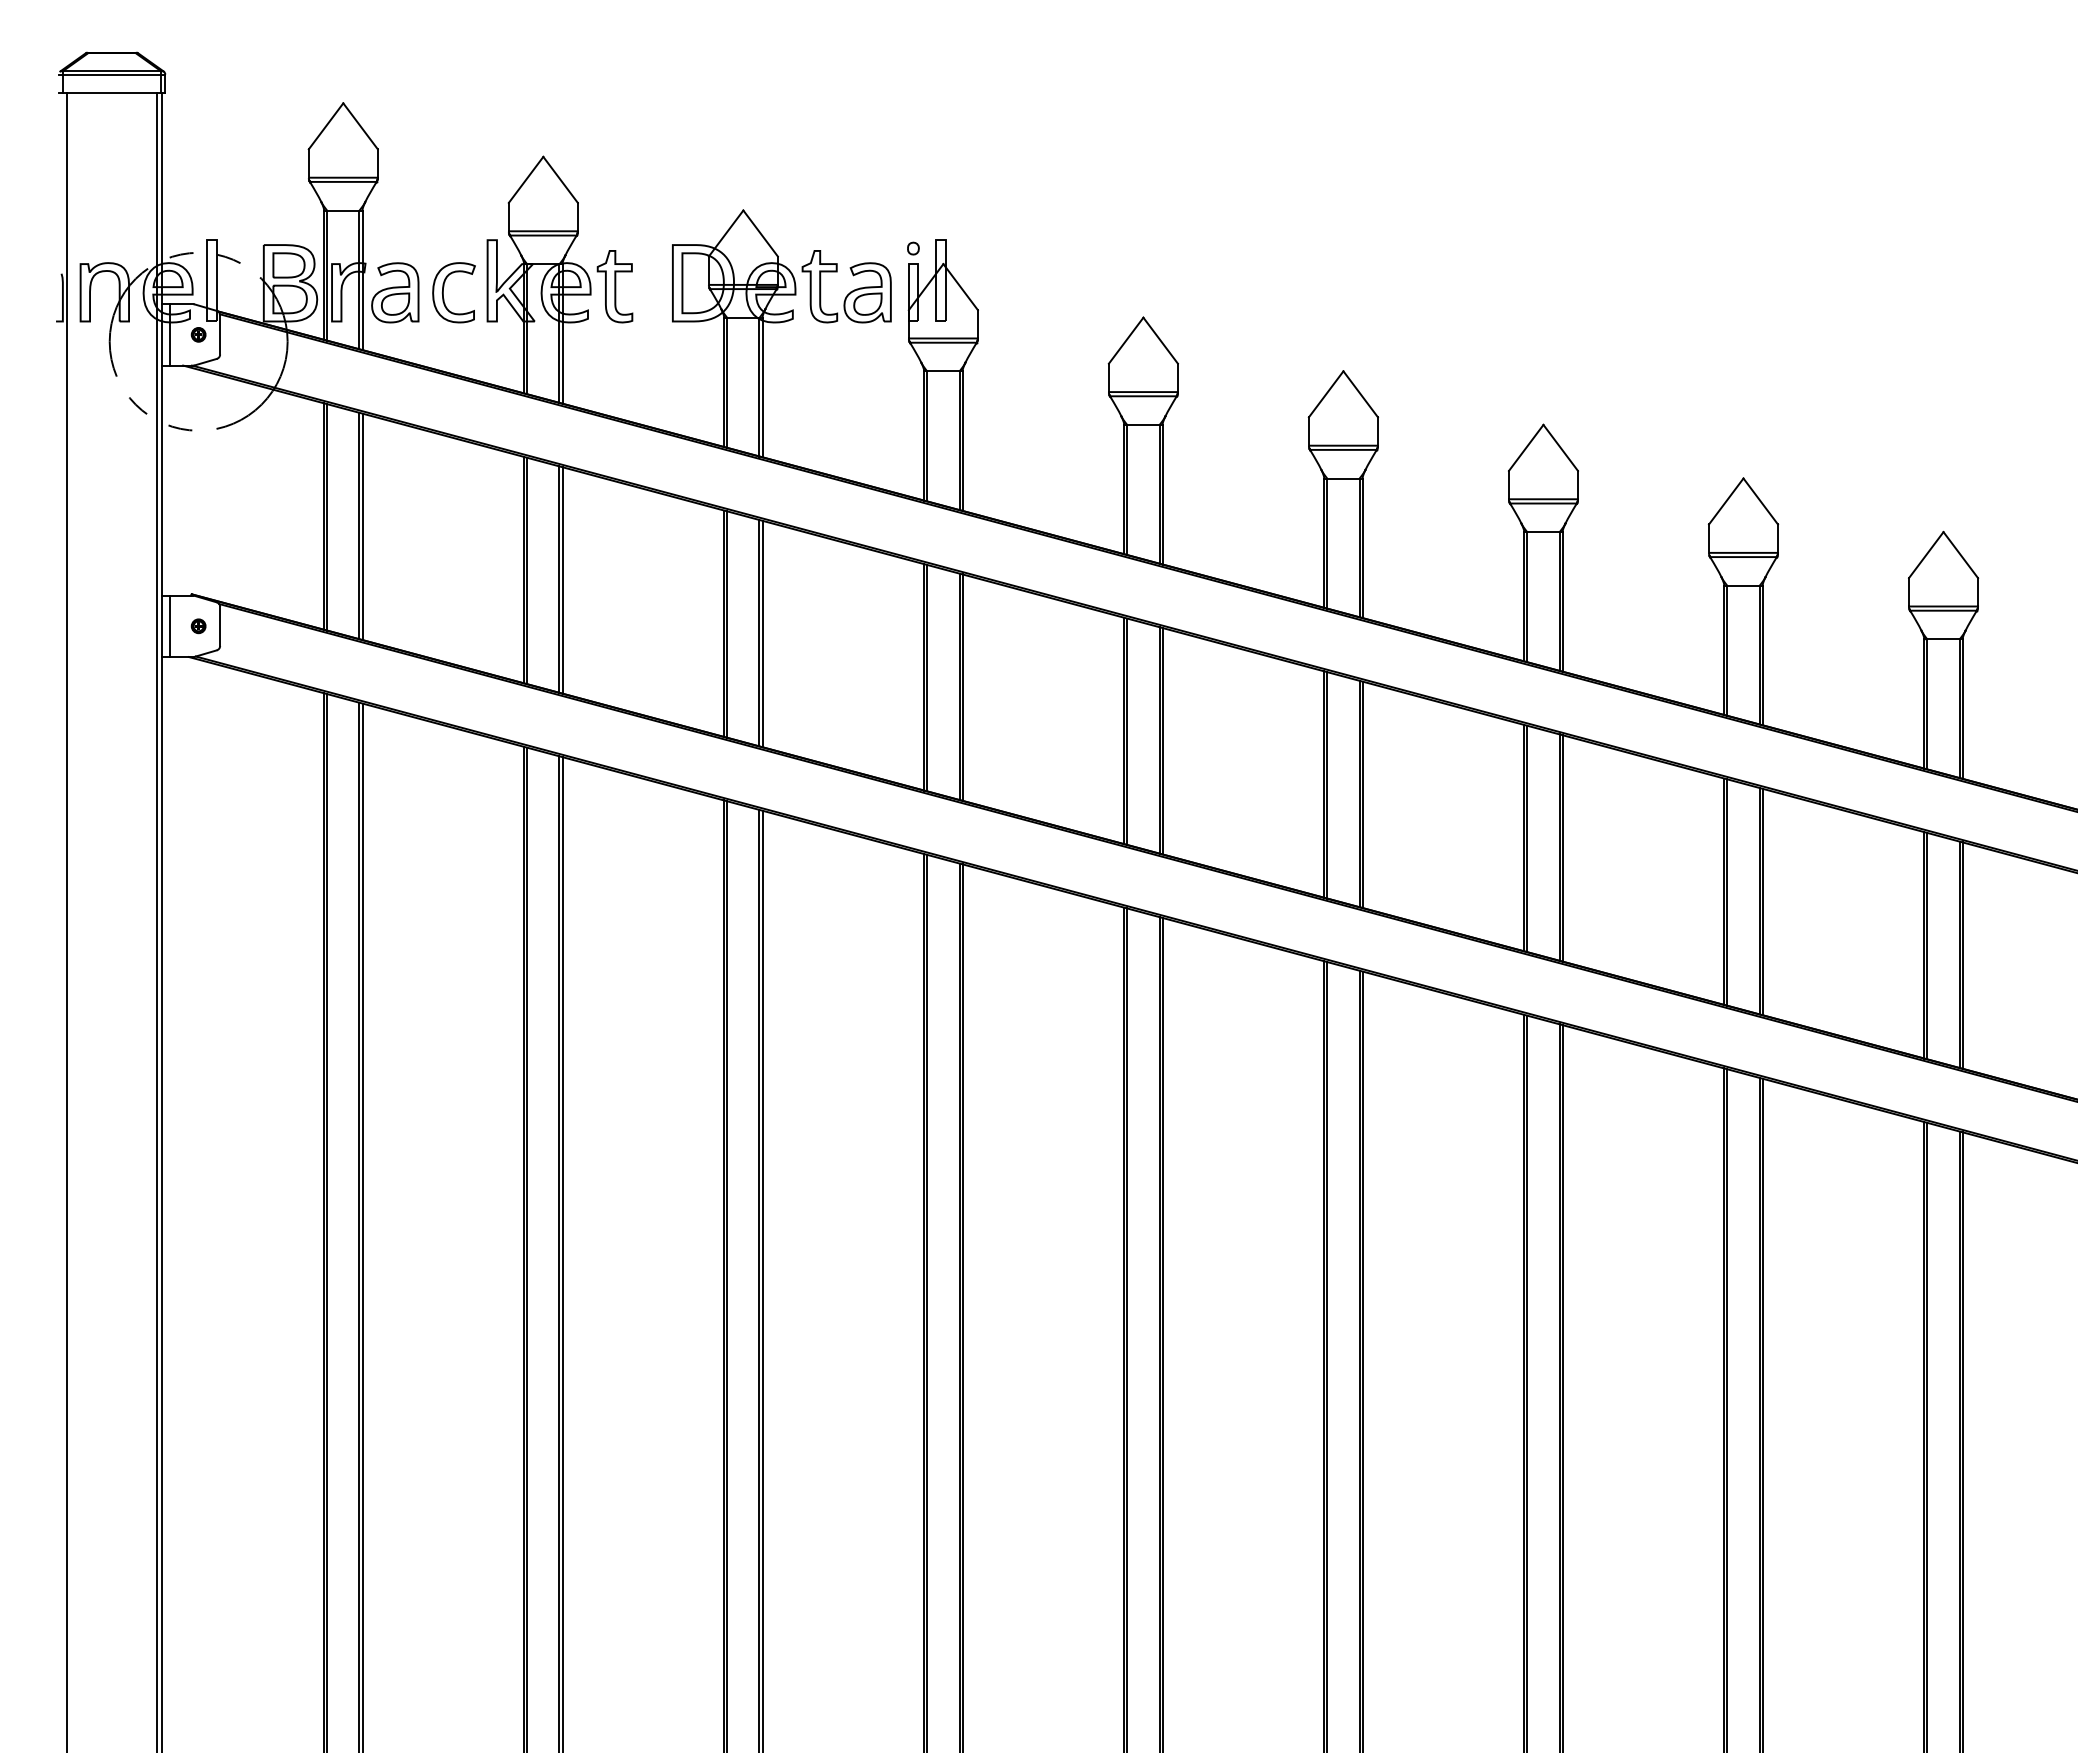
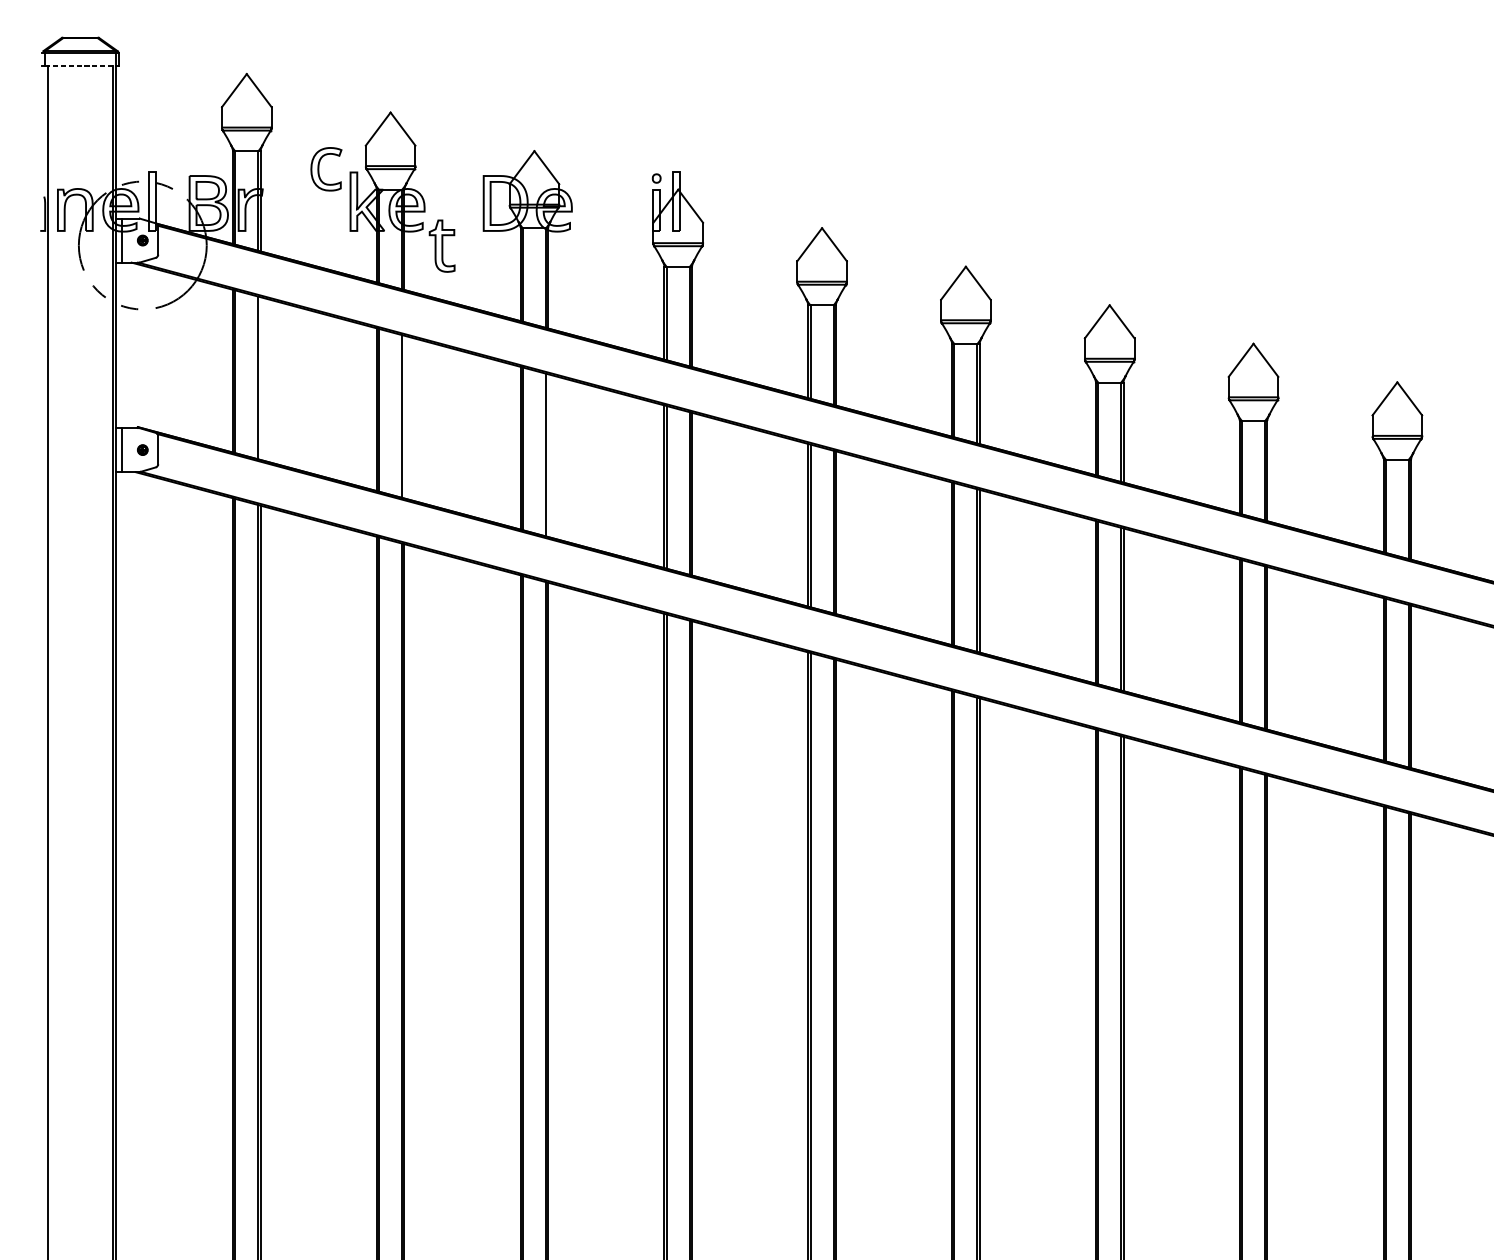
line: (112, 92) -> (80, 66), solid -> dashed
part: (614, 286) -> (441, 246), moved
part: (850, 291) -> (611, 209), removed
part: (395, 292) -> (284, 210), removed
part: (443, 292) -> (318, 169), moved
line: (362, 526) -> (260, 378), removed
line: (562, 580) -> (404, 417), removed
line: (762, 633) -> (548, 455), removed

